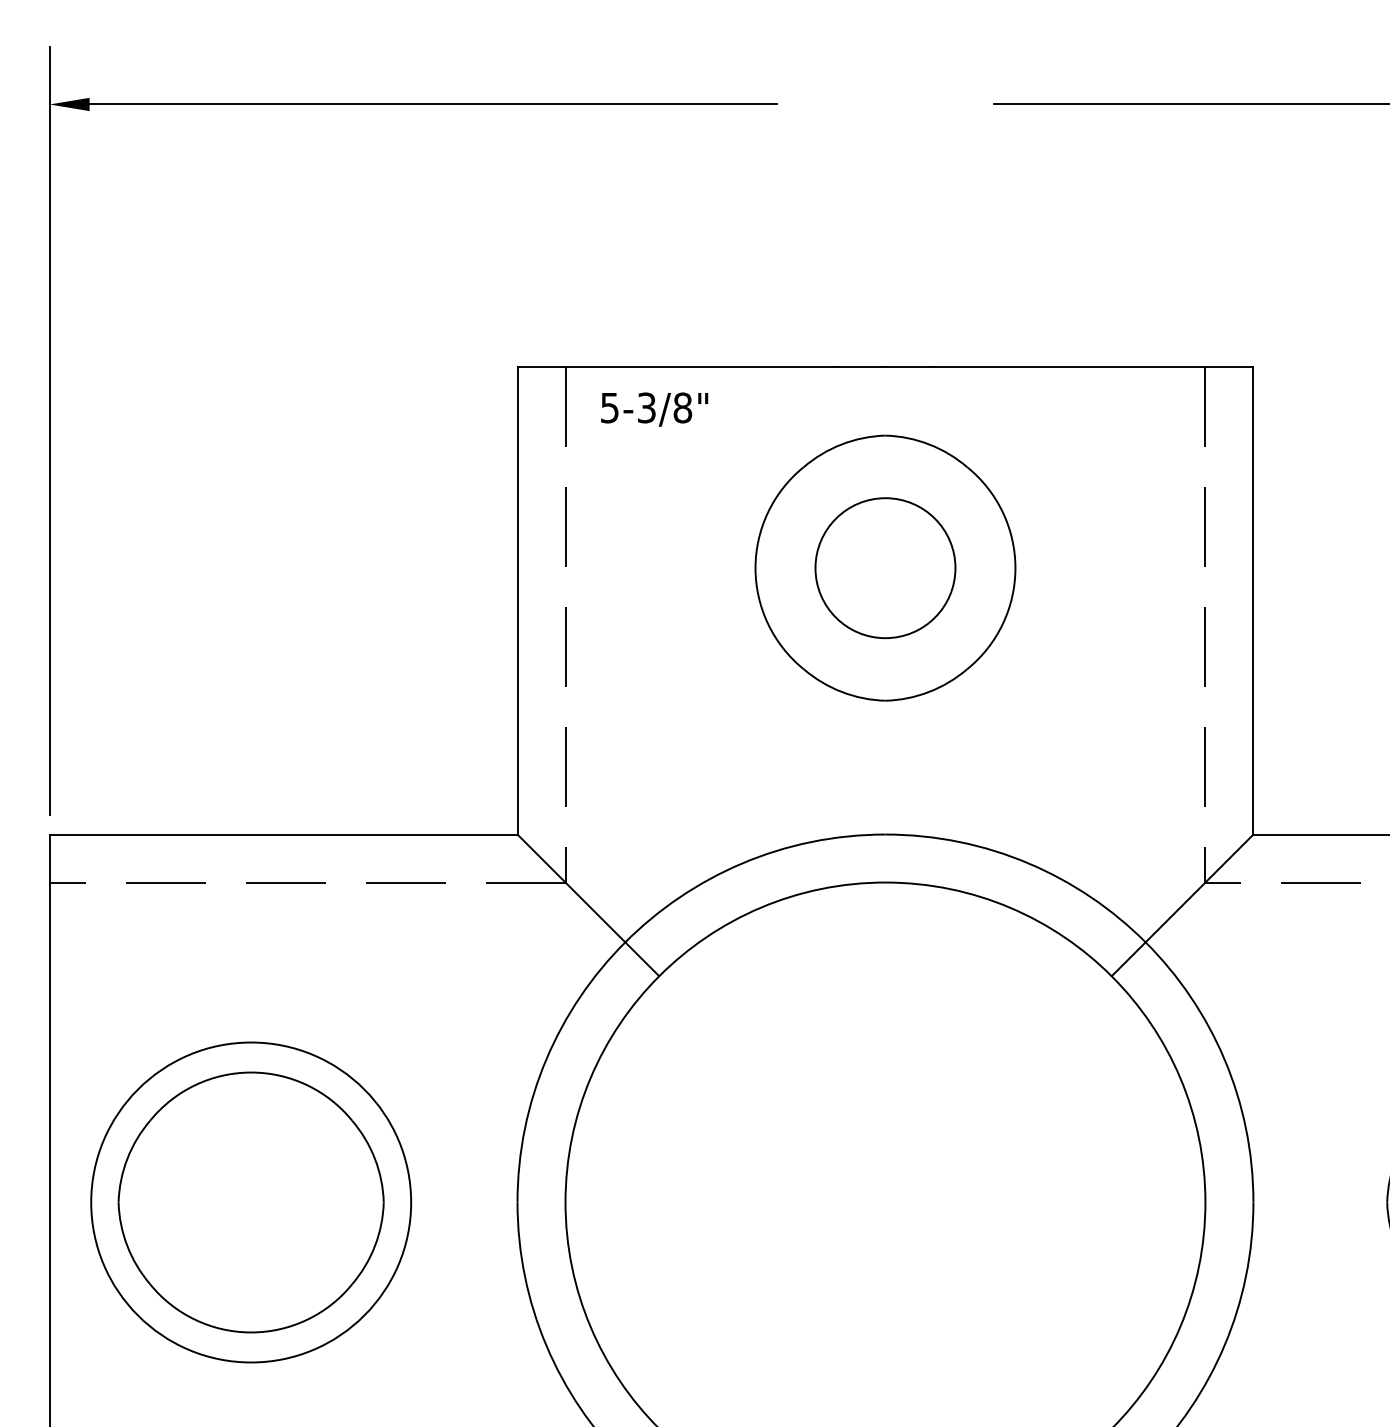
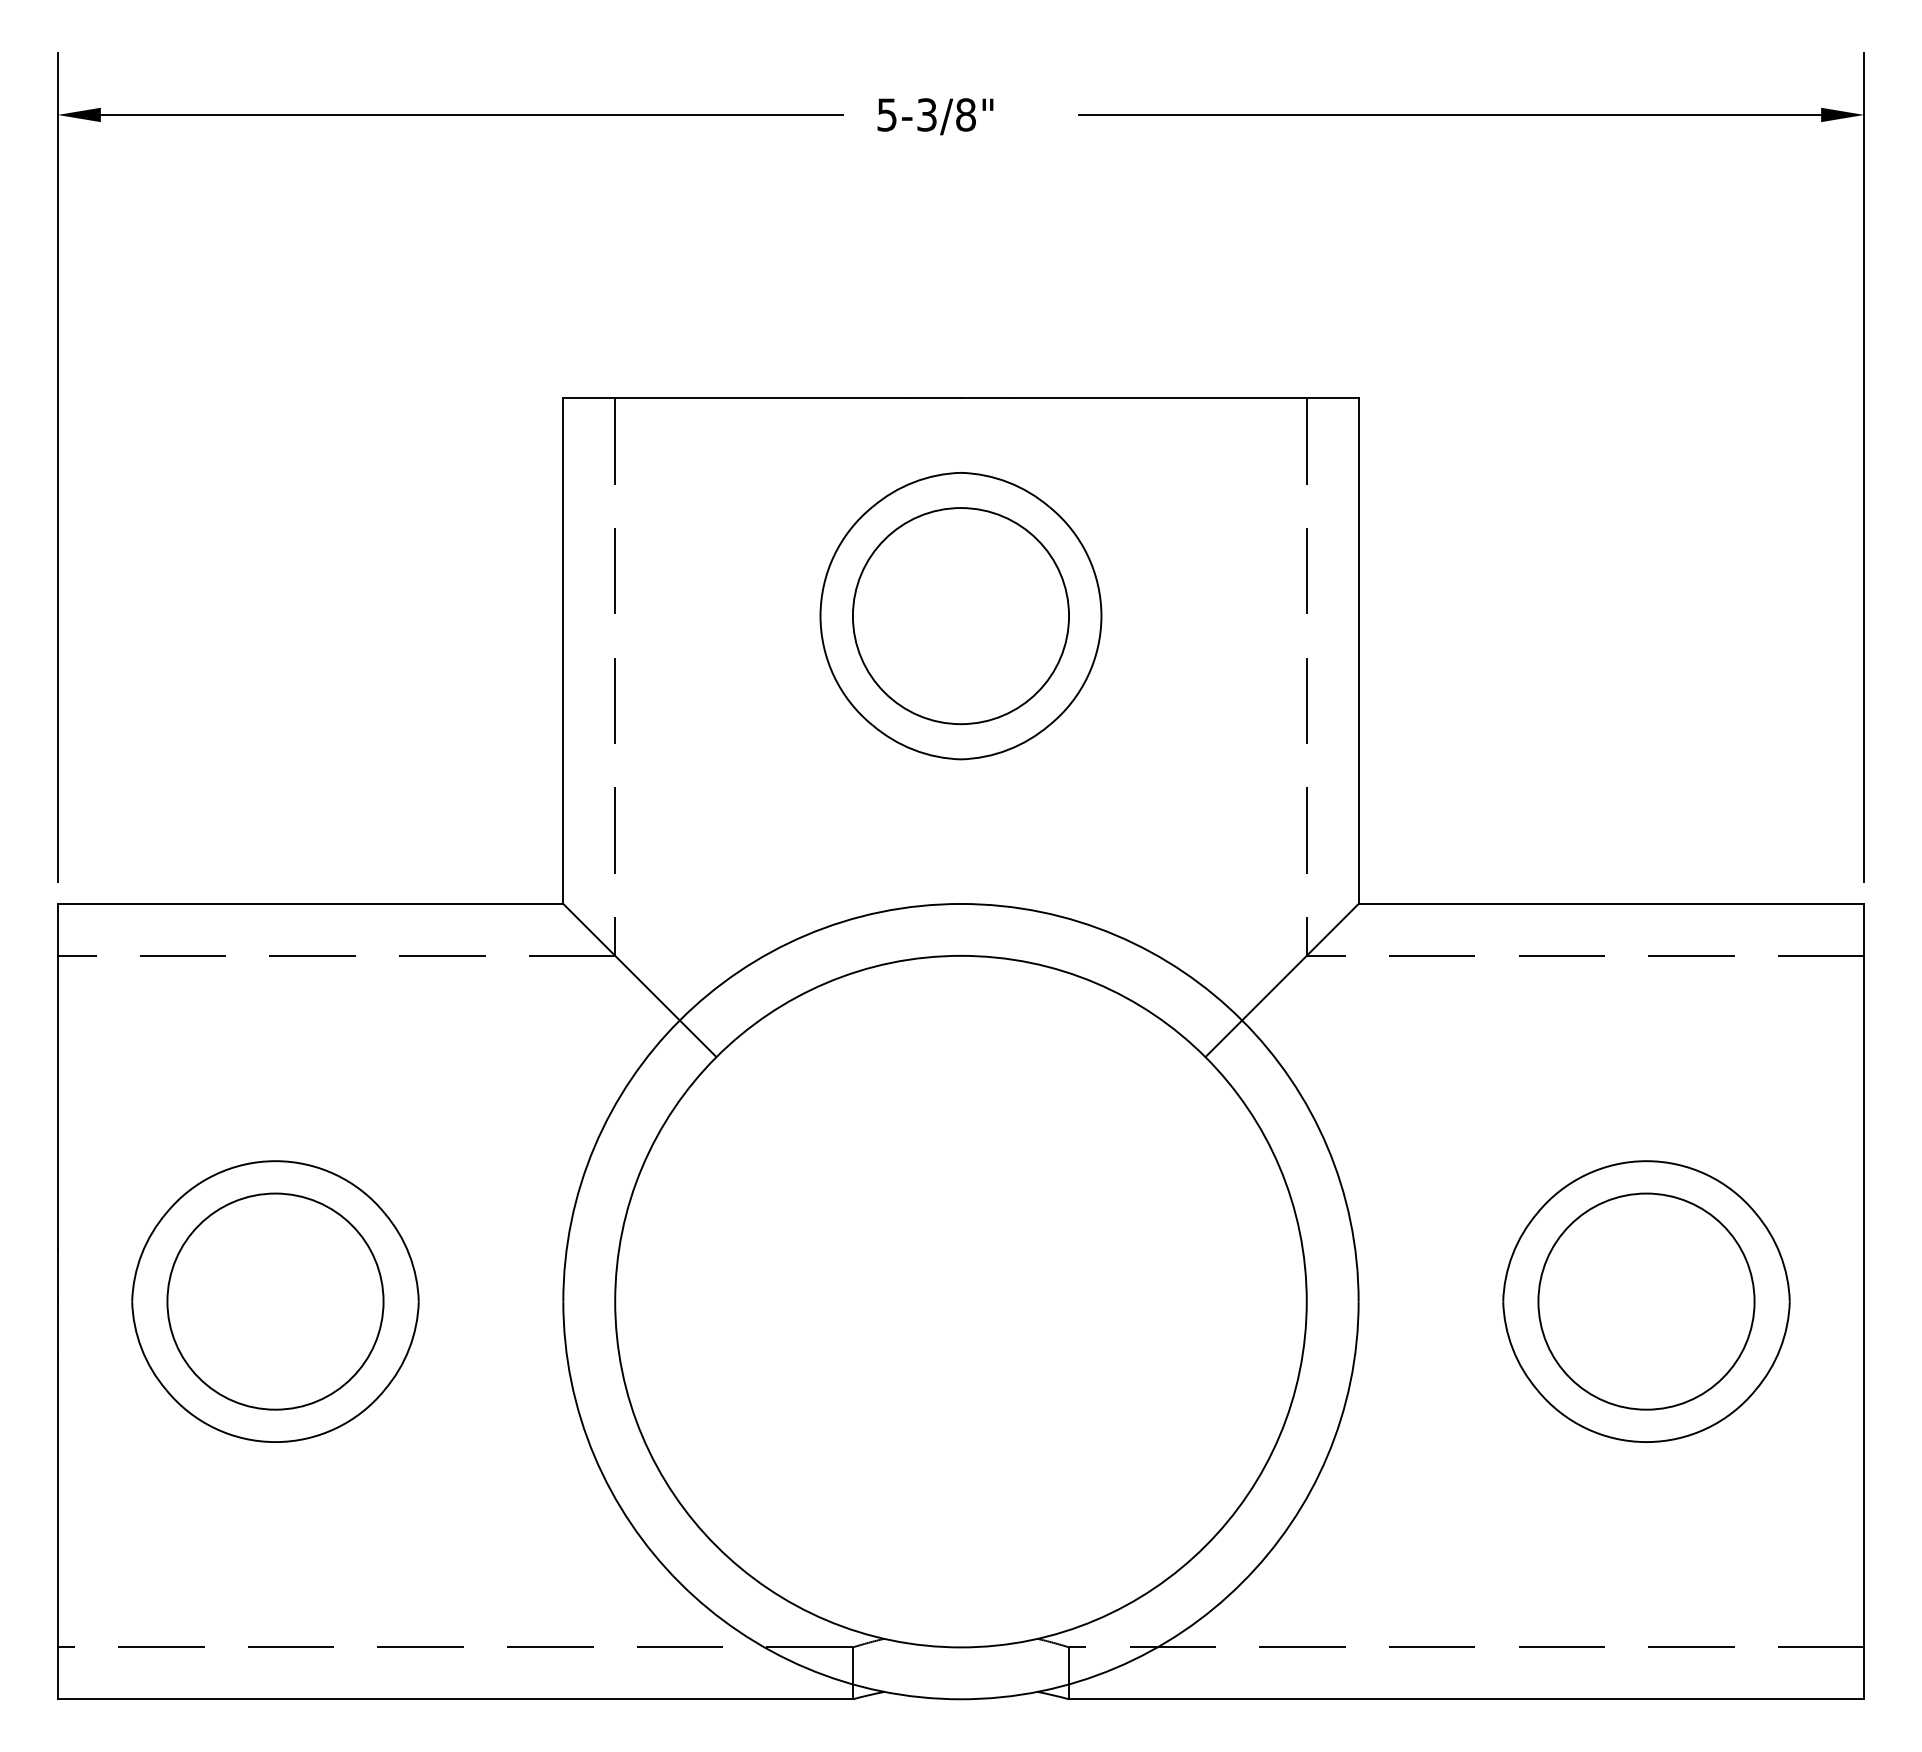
text: (654, 409) -> (935, 116), moved
circle: (885, 568) -> (960, 616), size x1.43
circle: (251, 1202) -> (275, 1301), size x0.62

